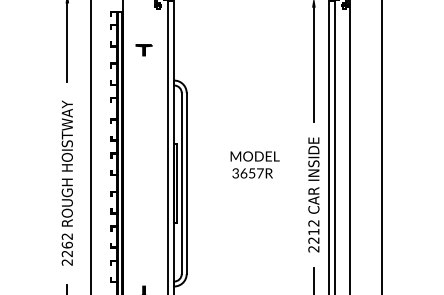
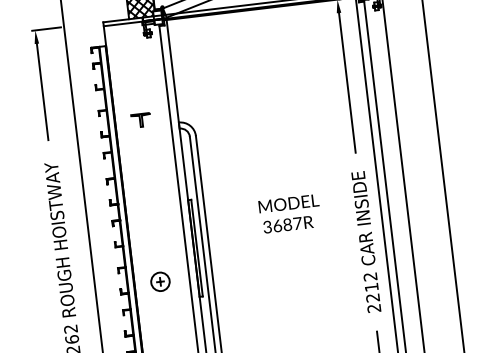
part: (143, 50) -> (140, 120), moved
text: (251, 173) -> (286, 224), 3657R -> 3687R
part: (143, 206) -> (159, 281), added

